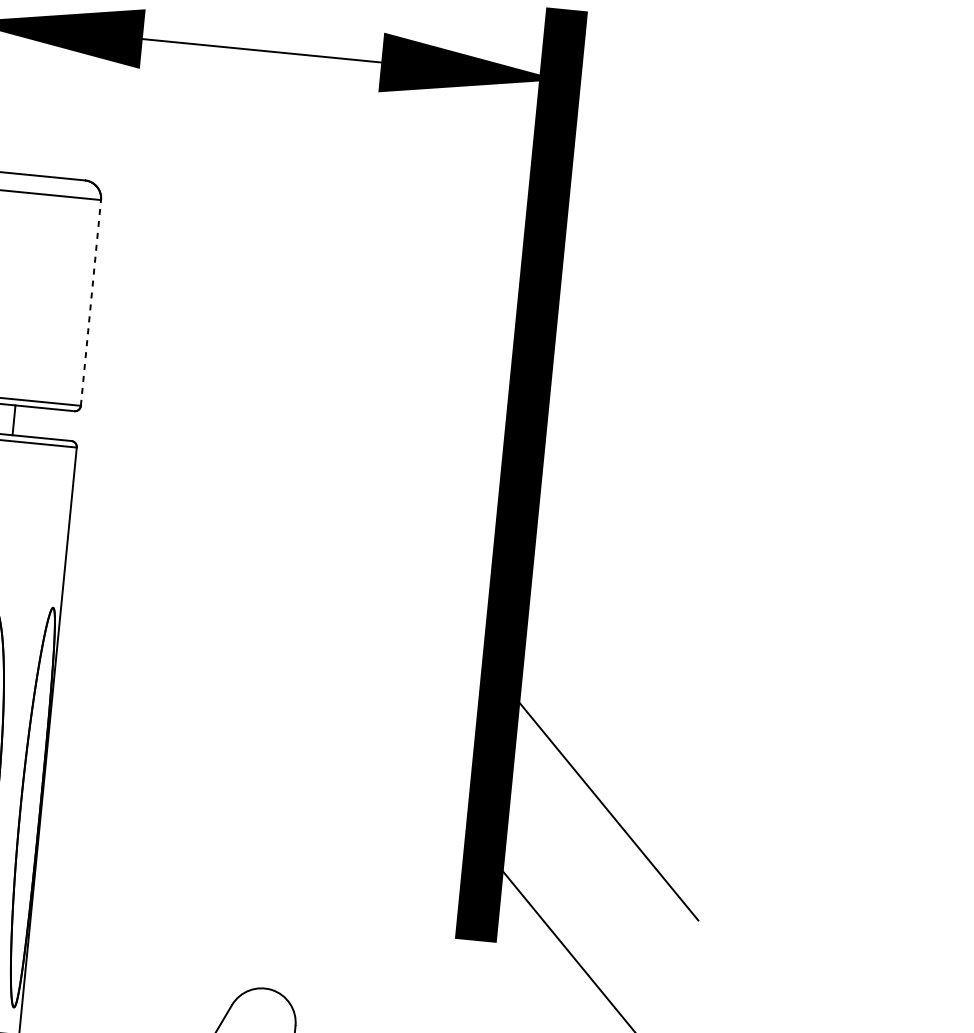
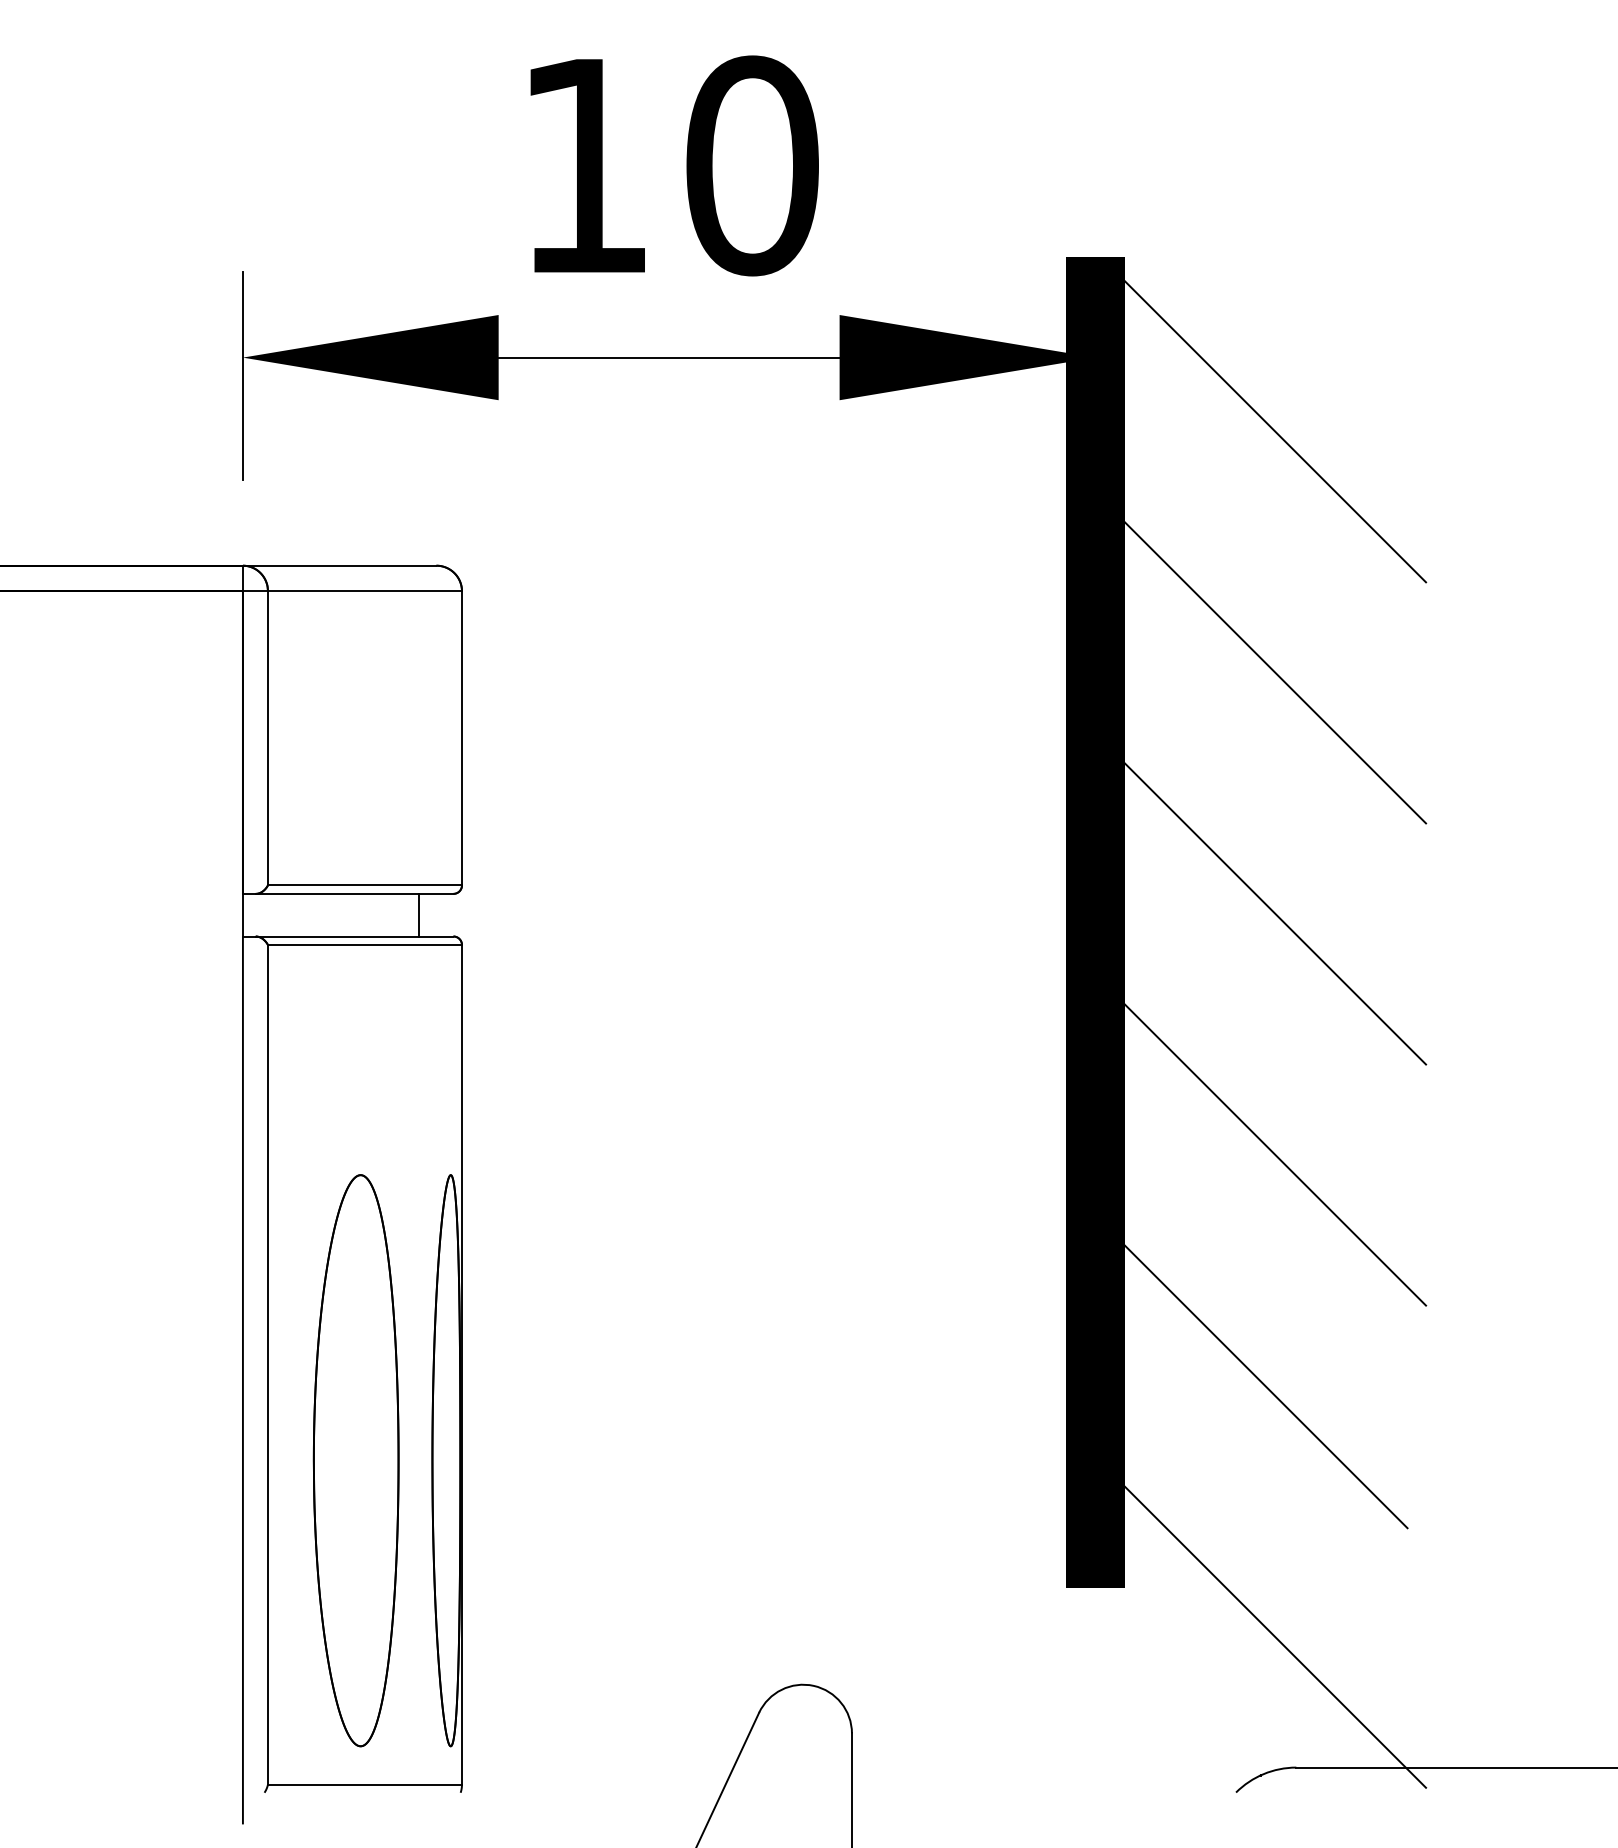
line: (677, 140) -> (1269, 426), added
line: (655, 301) -> (1260, 657), added
line: (90, 302) -> (461, 737), dashed -> solid
line: (14, 419) -> (419, 914), moved
line: (638, 469) -> (1260, 898), added
line: (622, 638) -> (1260, 1139), added

